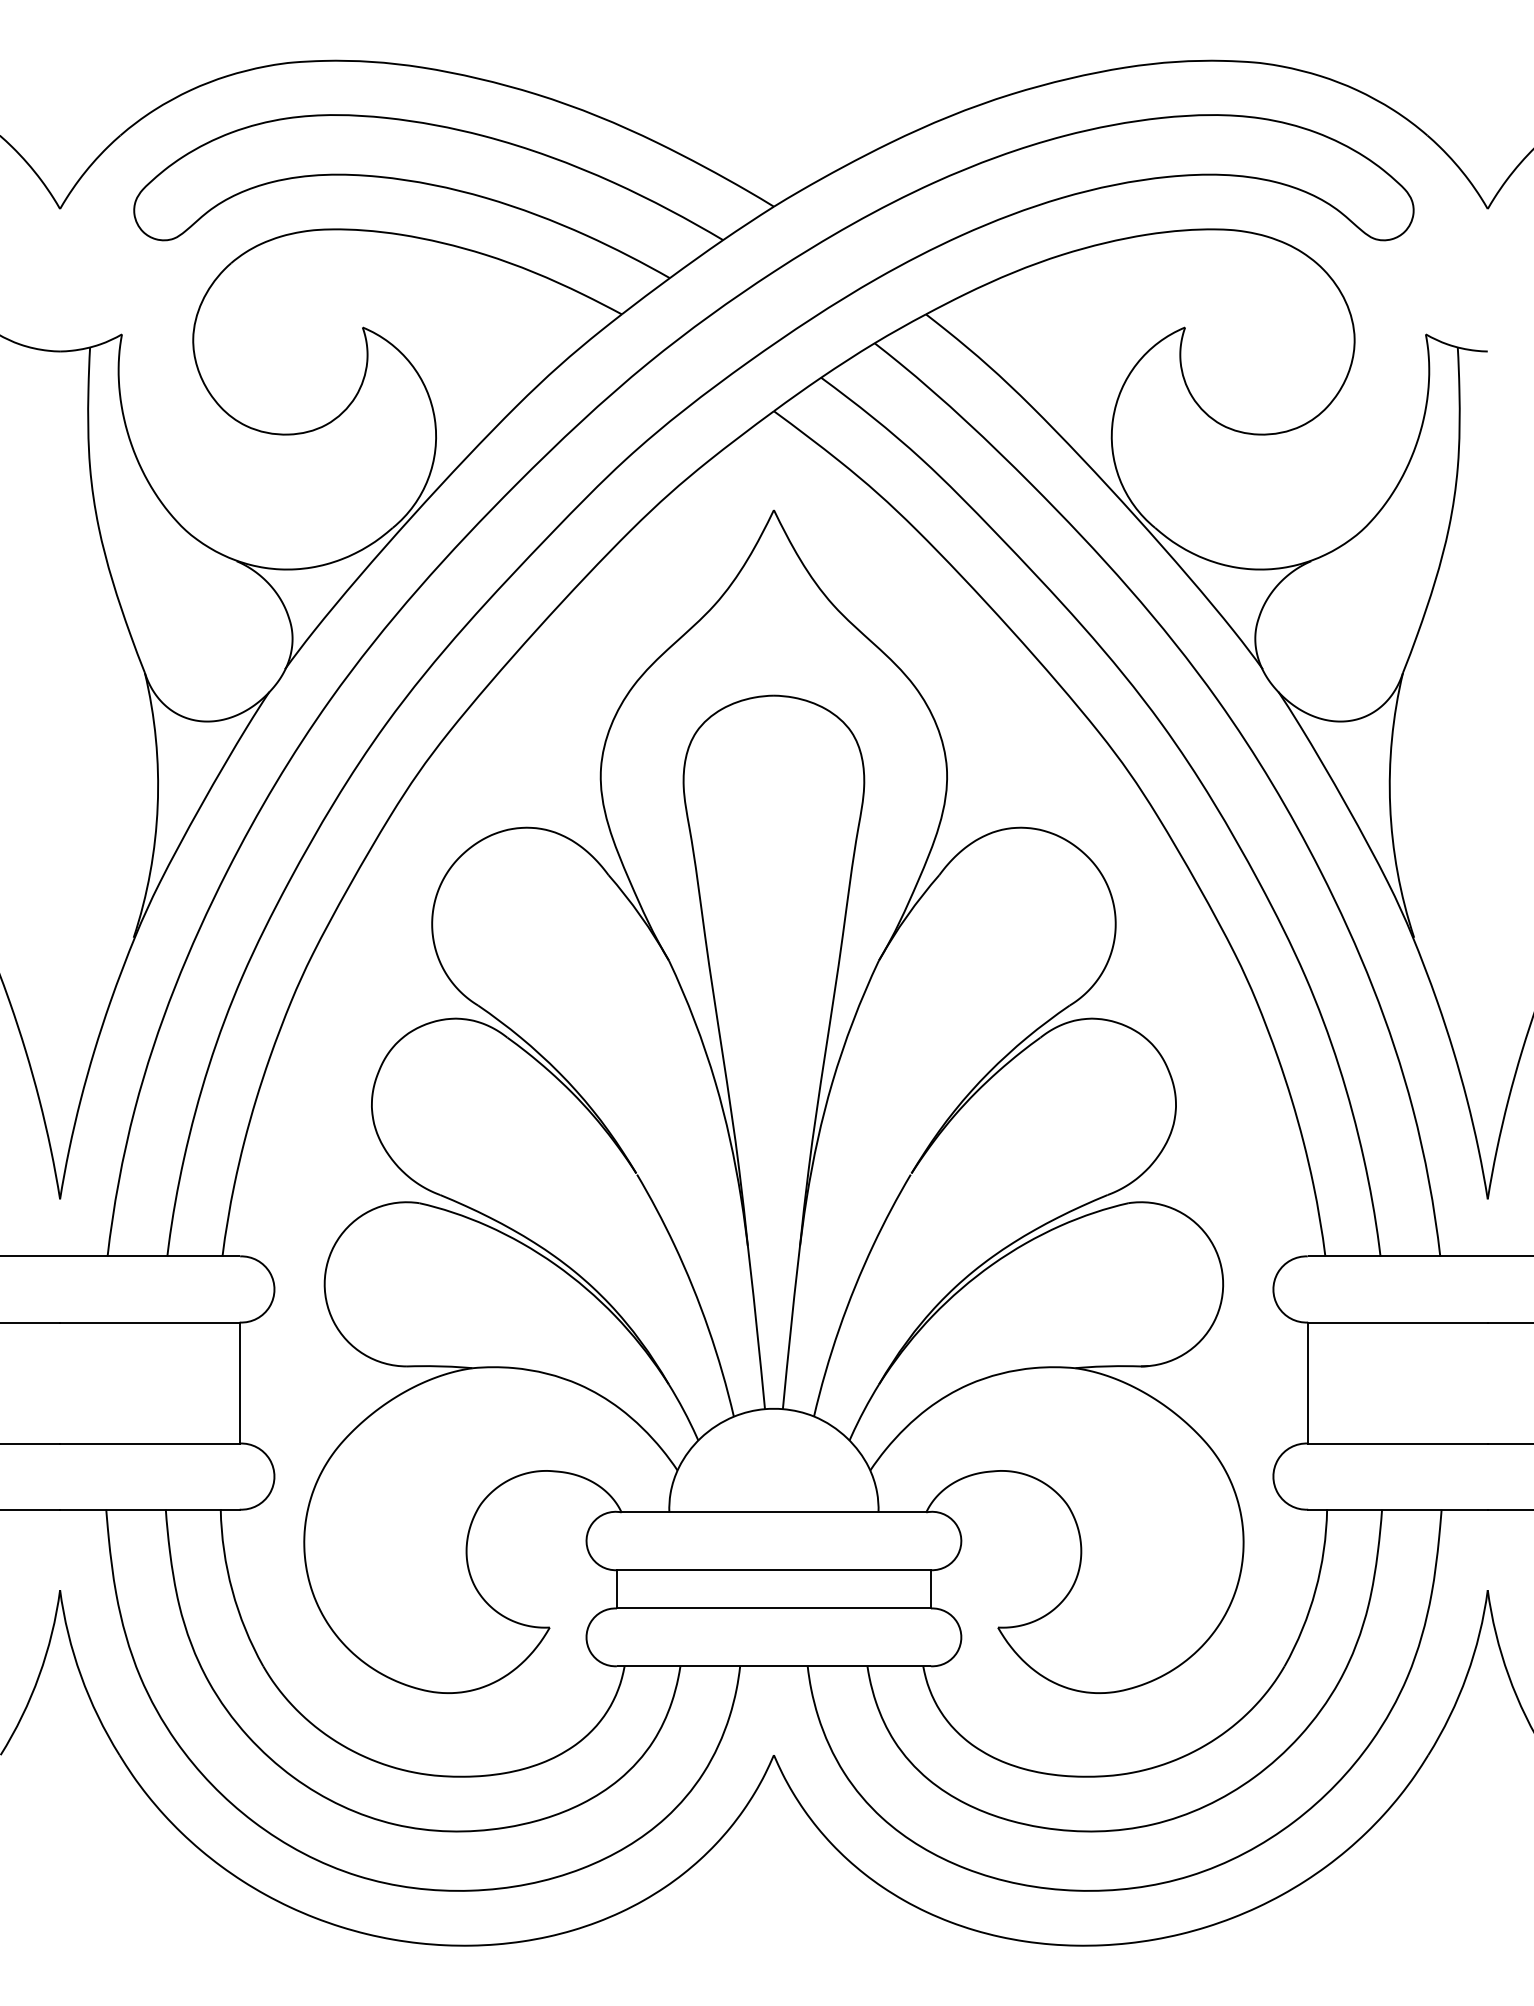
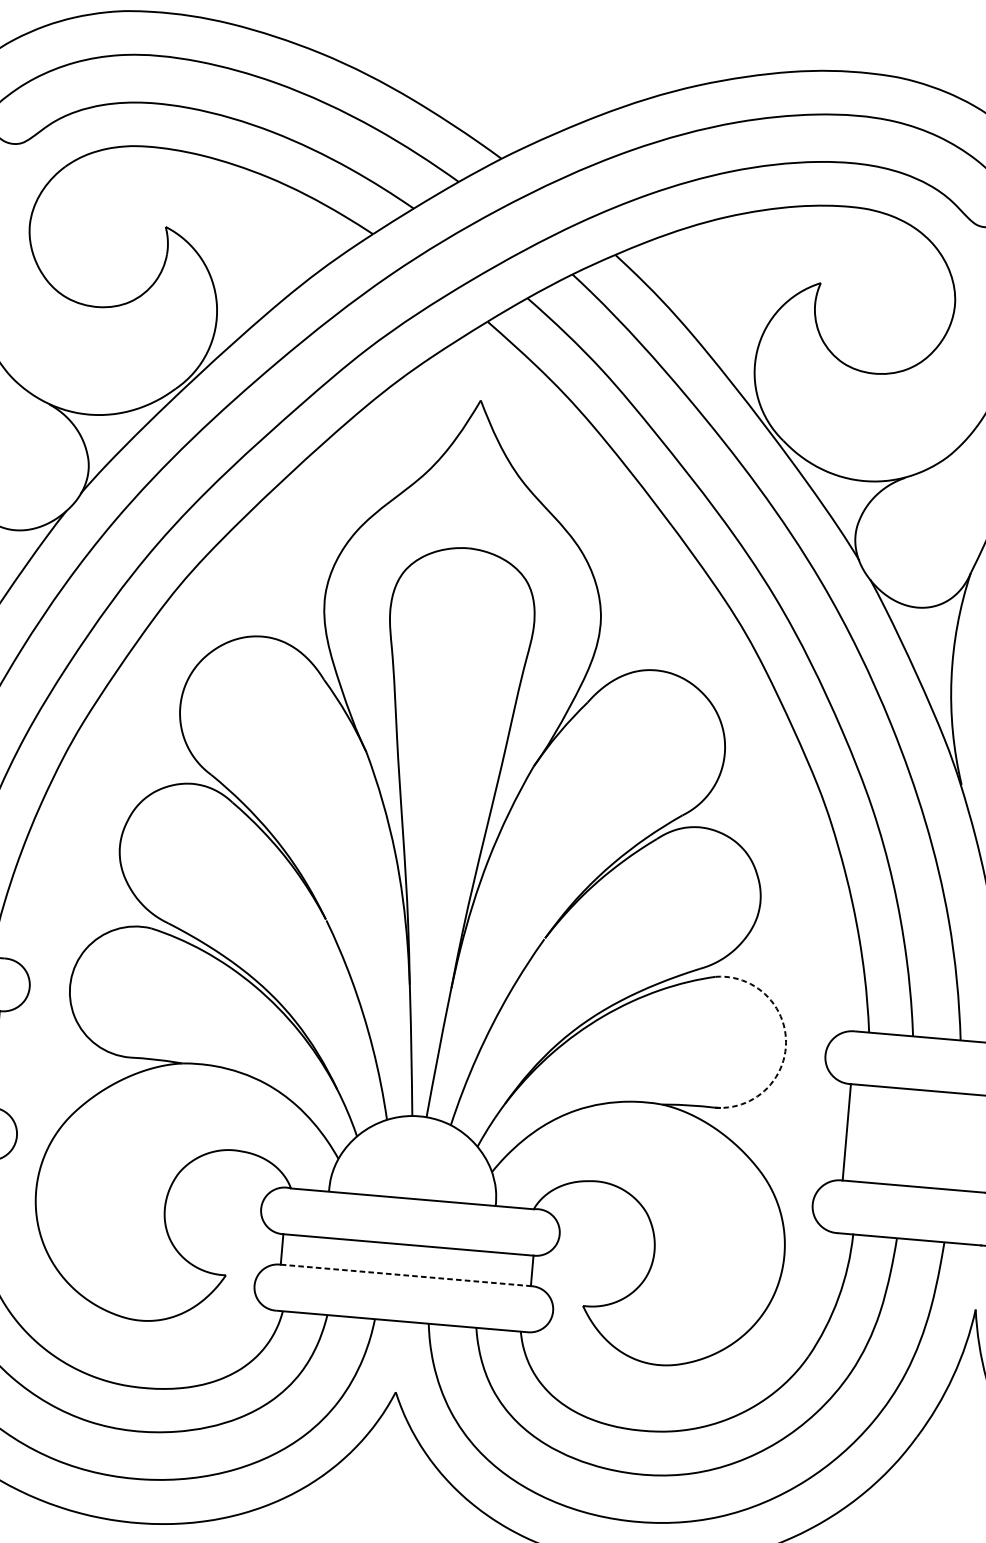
arc: (1222, 1277) -> (785, 1042), solid -> dashed
line: (774, 1608) -> (406, 1275), solid -> dashed

